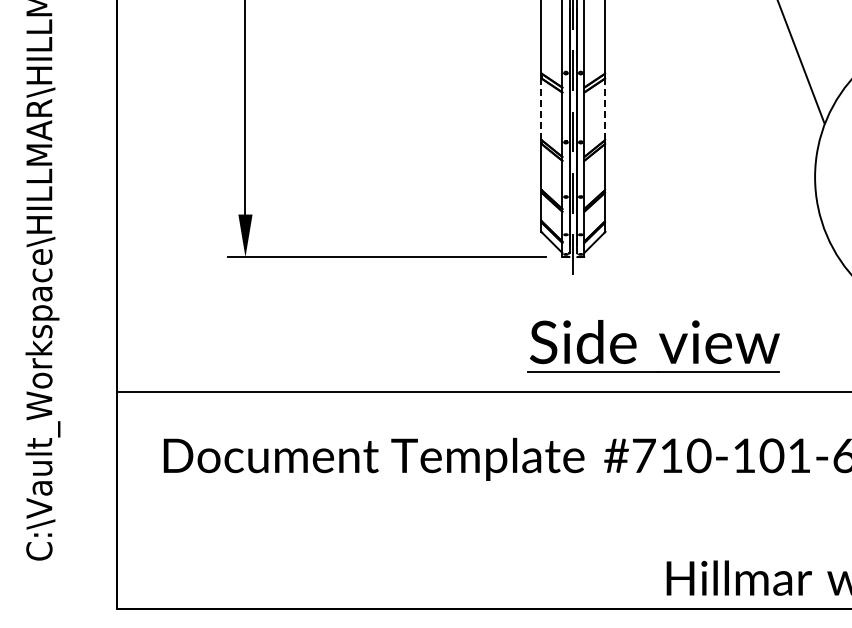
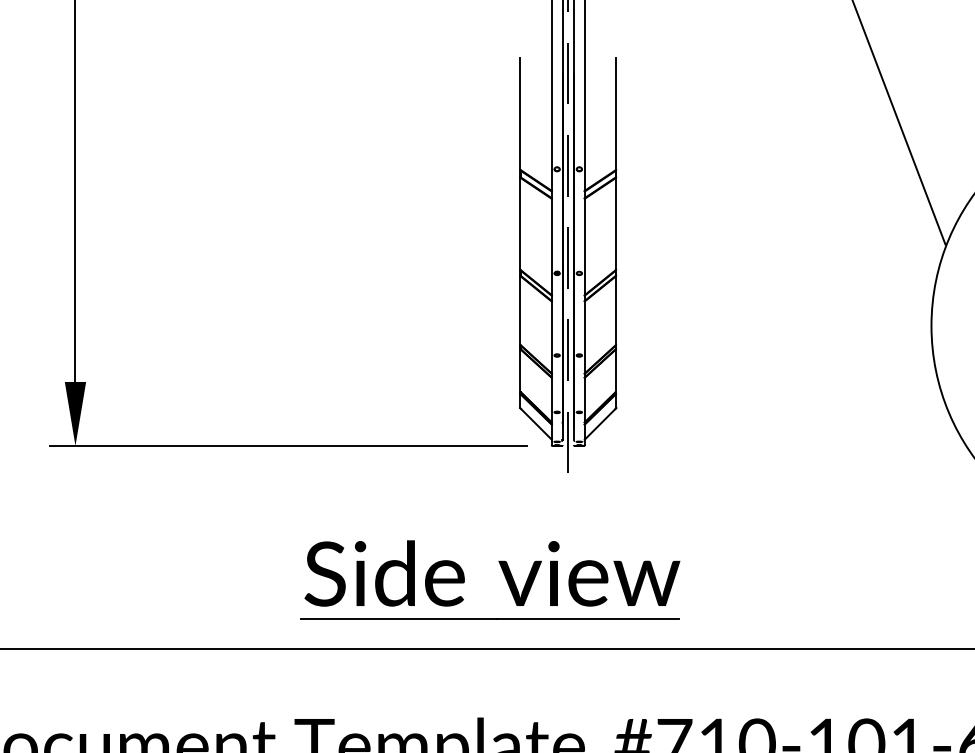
line: (605, 108) -> (616, 222), dashed -> solid
line: (541, 109) -> (520, 224), dashed -> solid
part: (662, 343) -> (503, 575), moved

